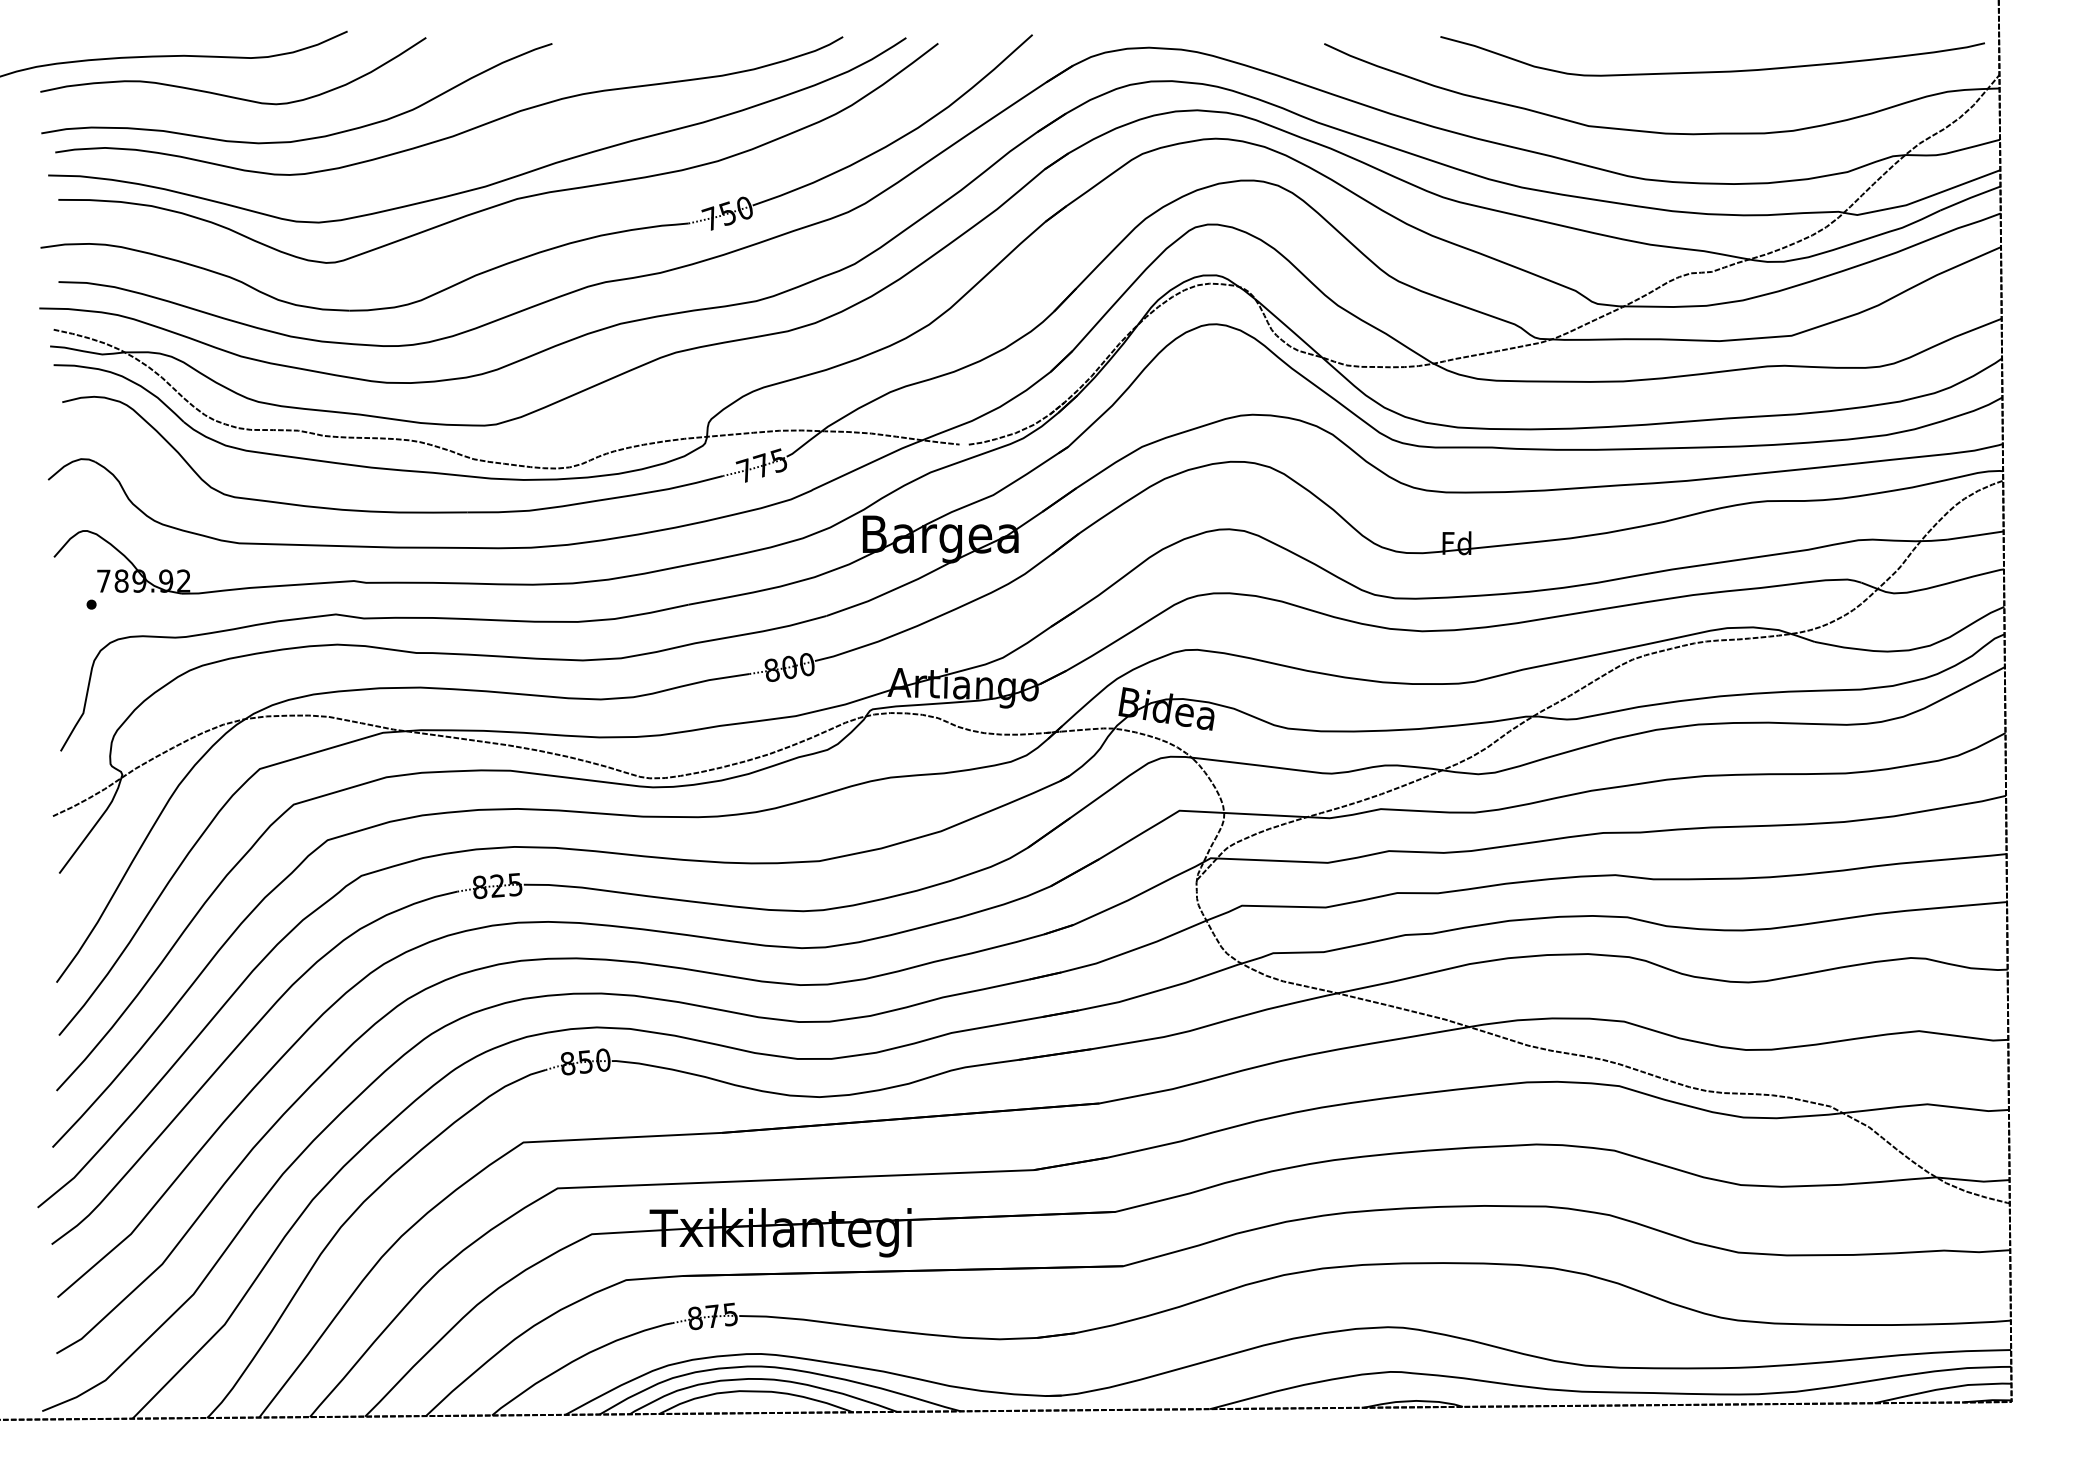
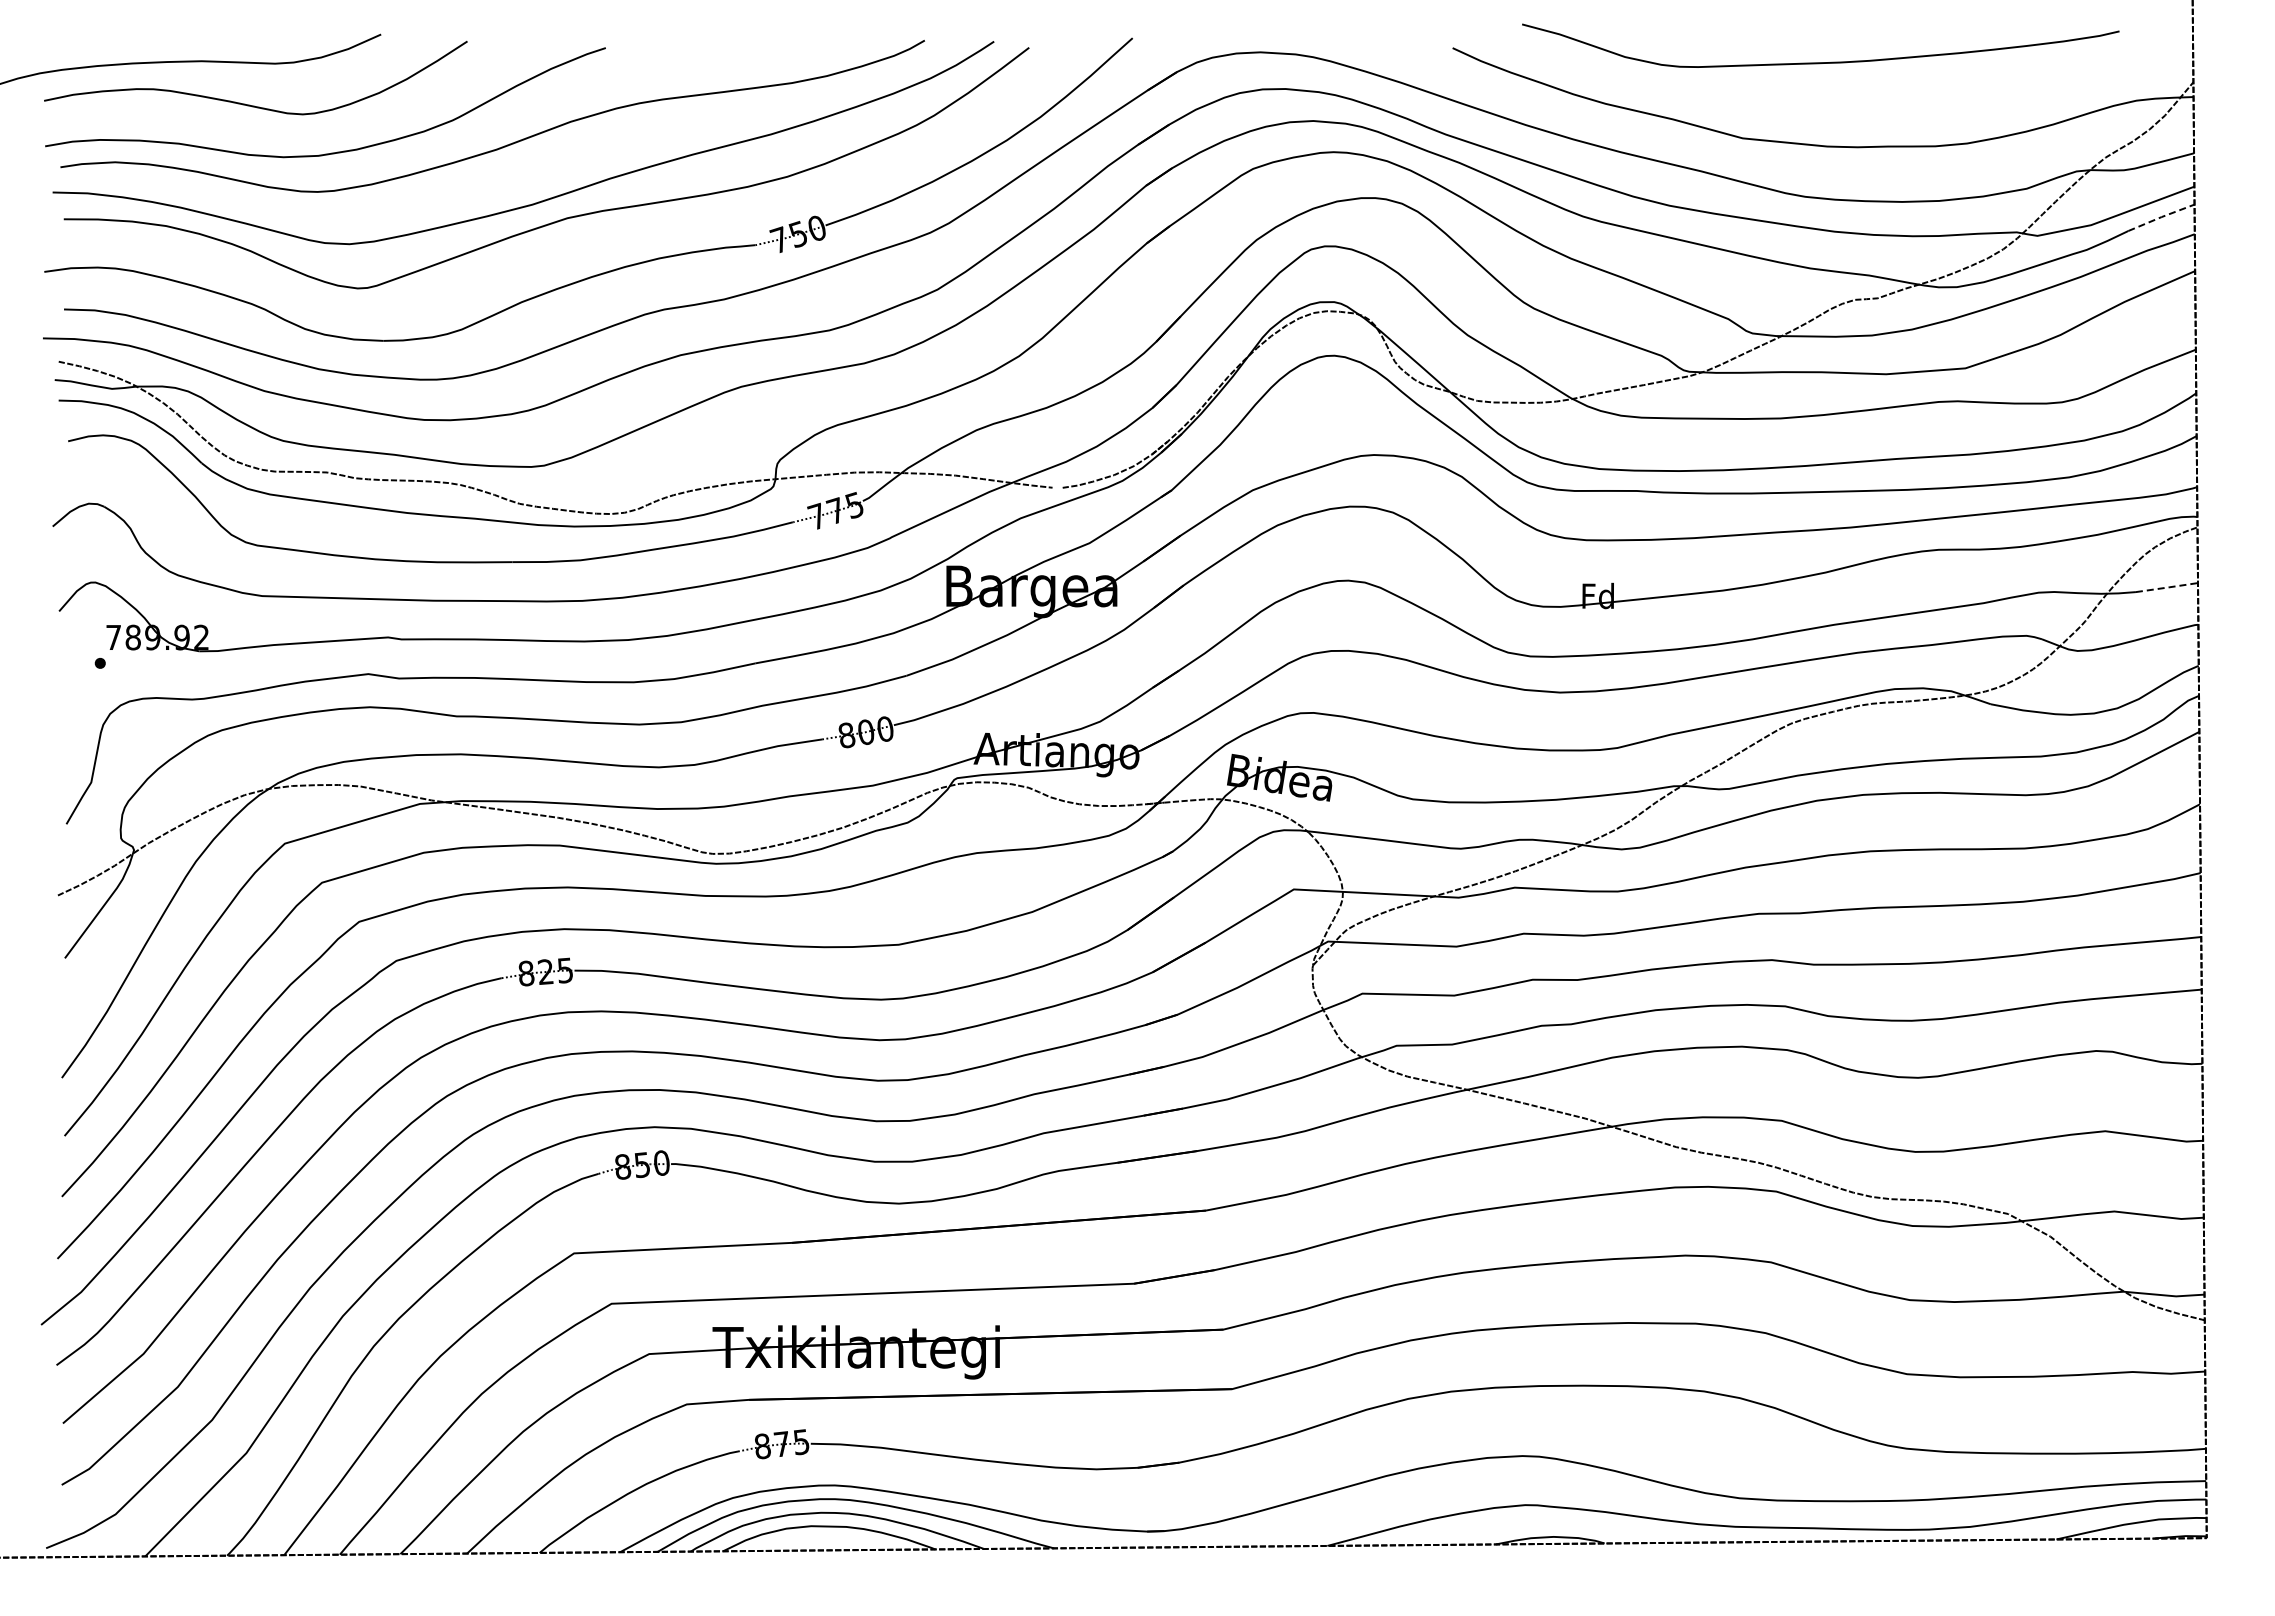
curve: (1712, 71) -> (1820, 62), moved
line: (1970, 198) -> (2161, 217), solid -> dashed
line: (1975, 535) -> (2167, 587), solid -> dashed

